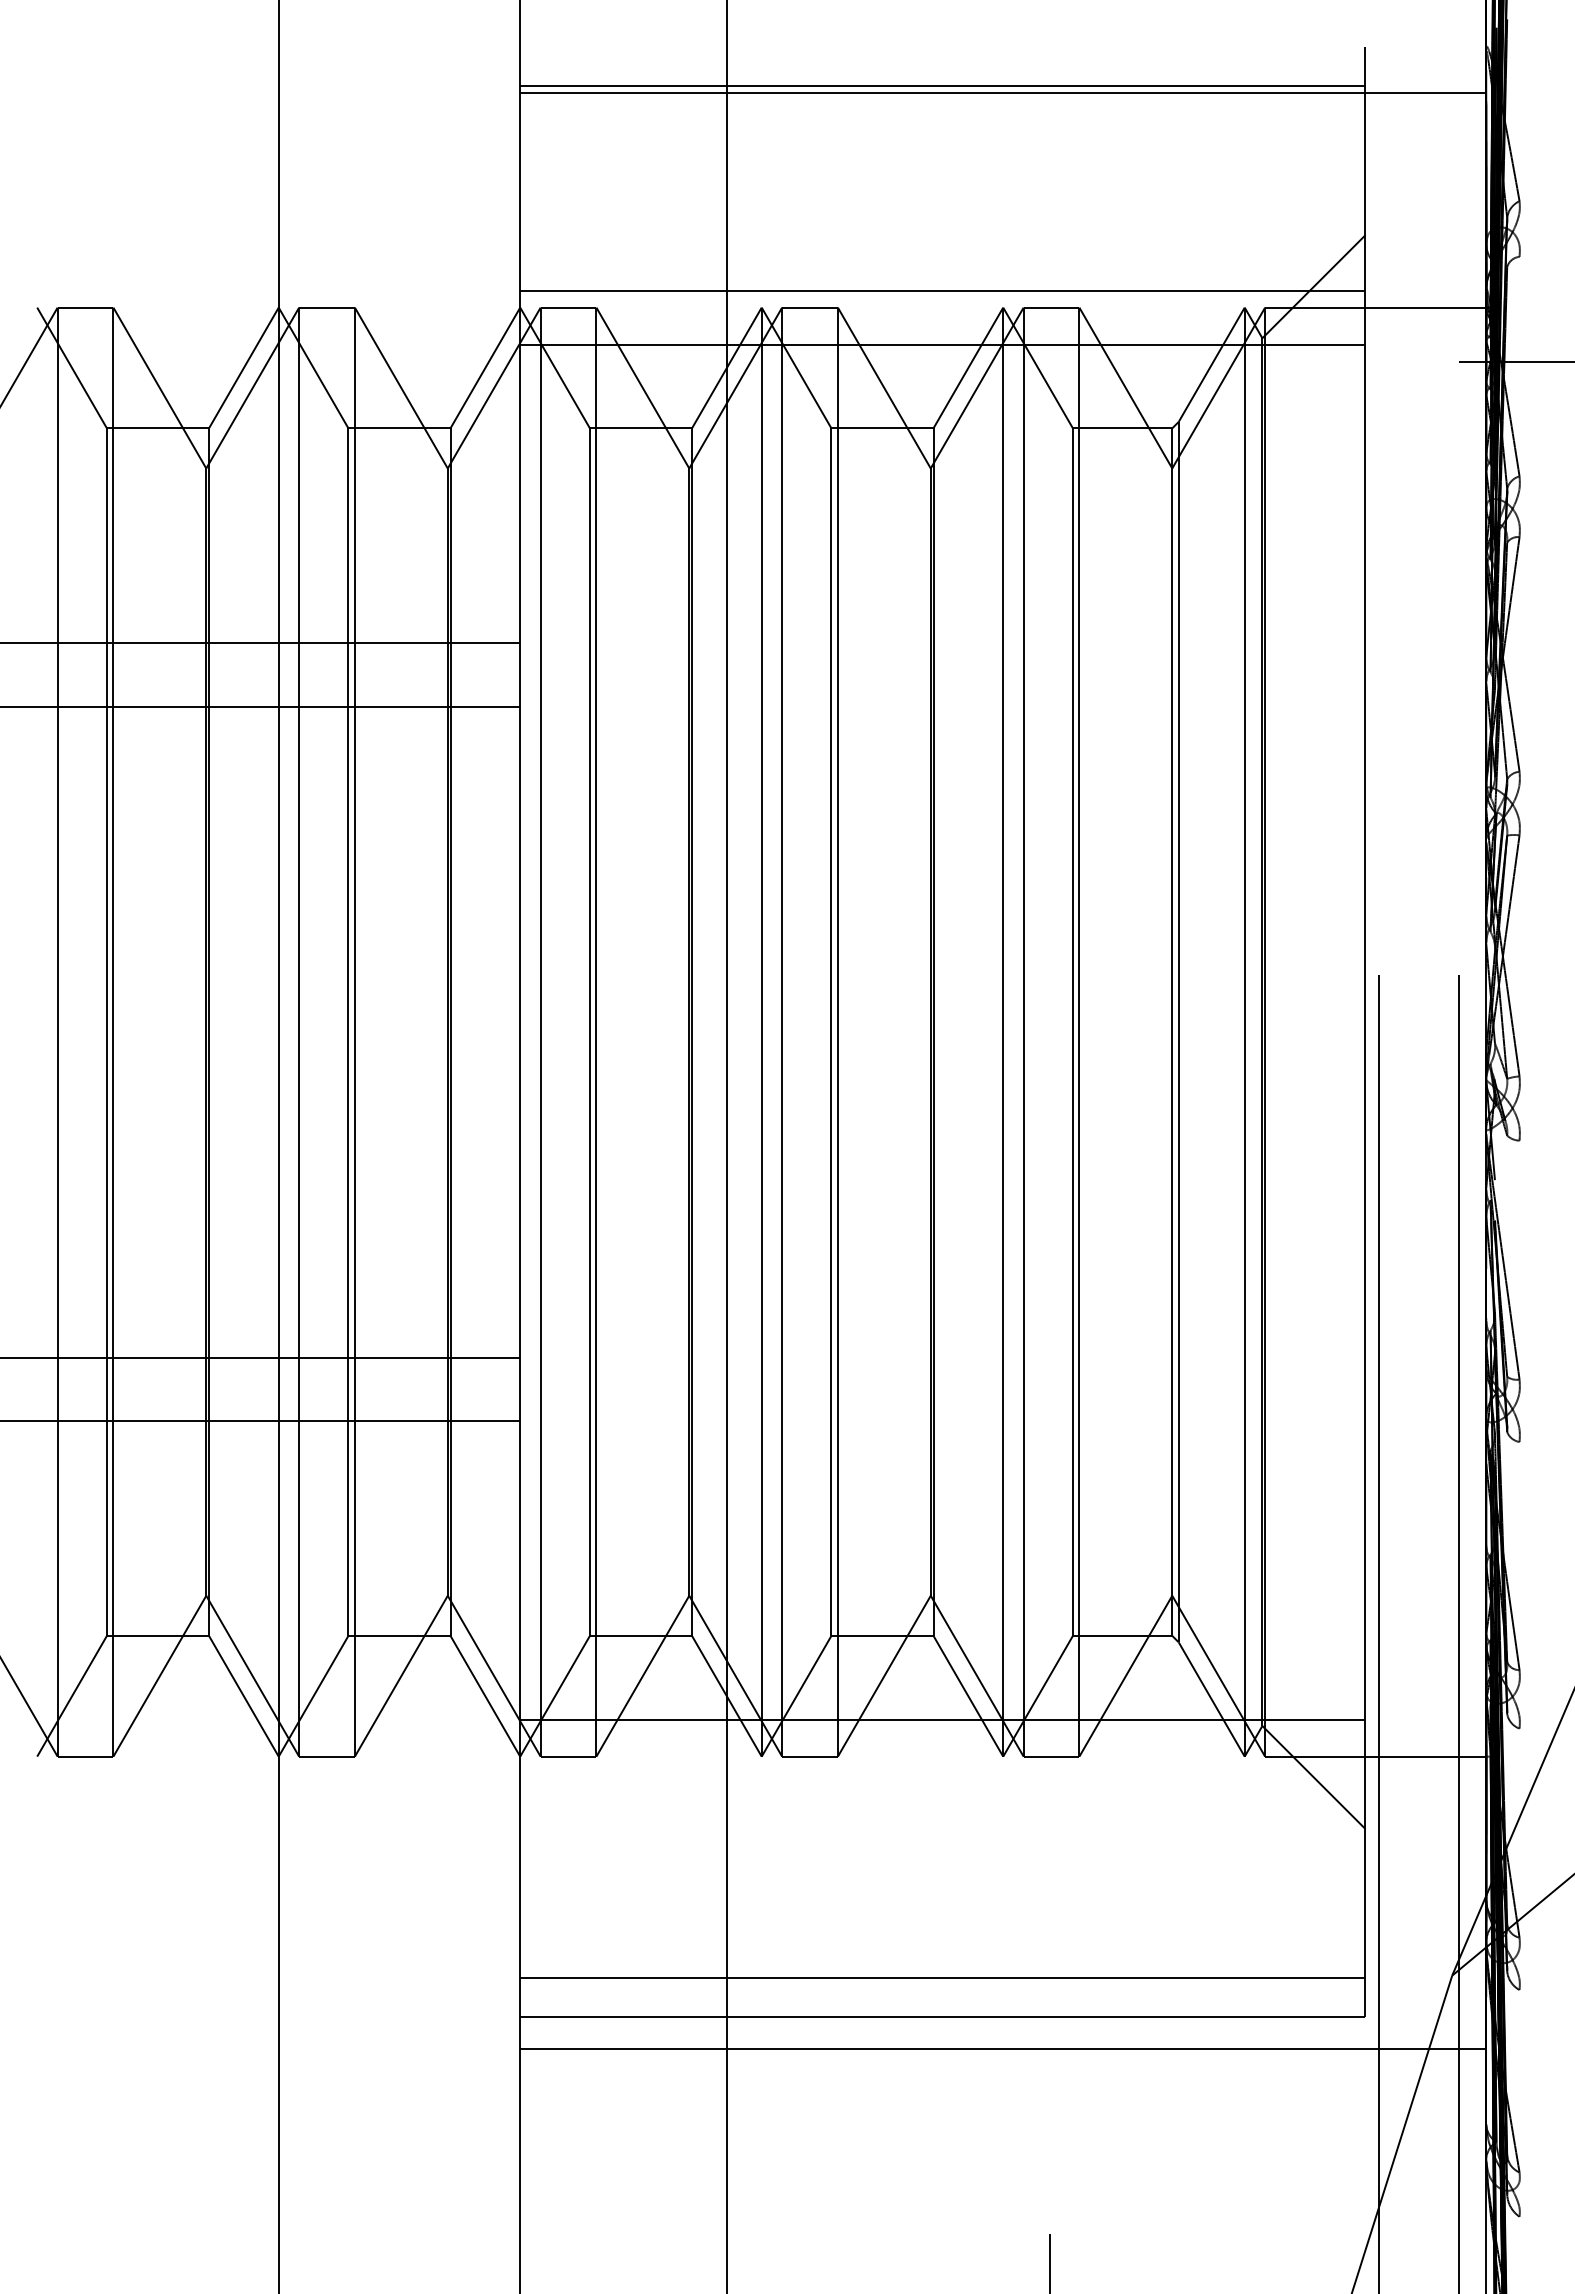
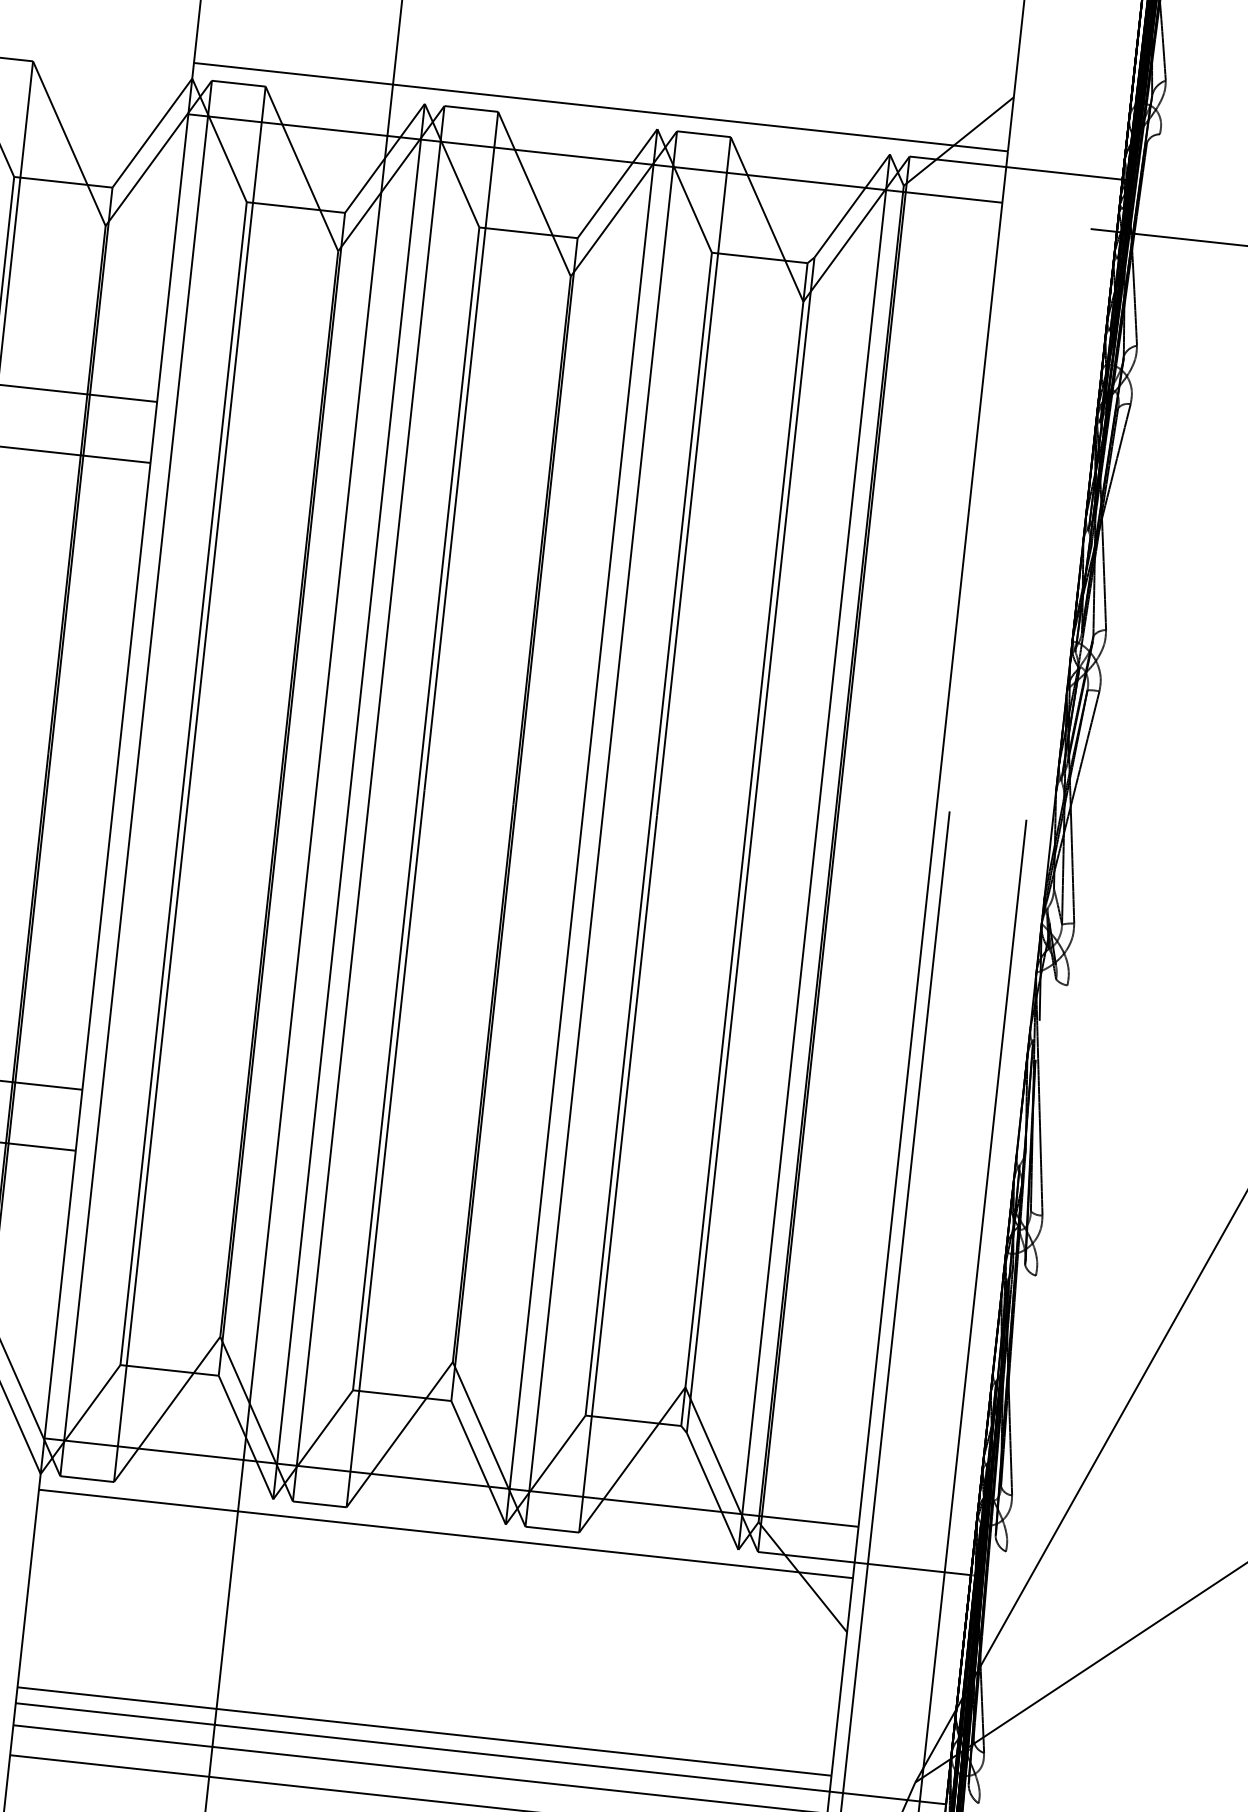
line: (942, 1772) -> (445, 1533), added
line: (1003, 1994) -> (481, 1753), added

